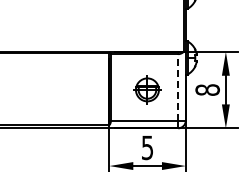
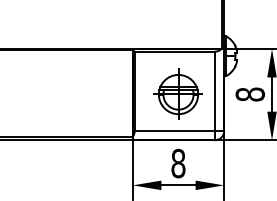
line: (178, 86) -> (215, 90), dashed -> solid
part: (146, 89) -> (177, 93), size x1.43
text: (147, 147) -> (178, 163), 5 -> 8

